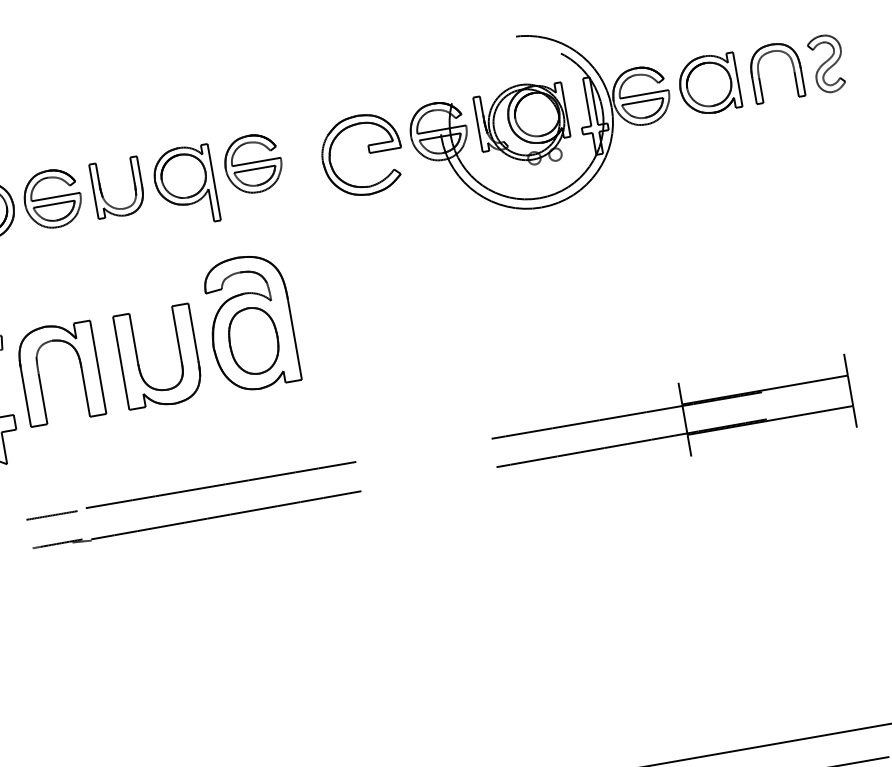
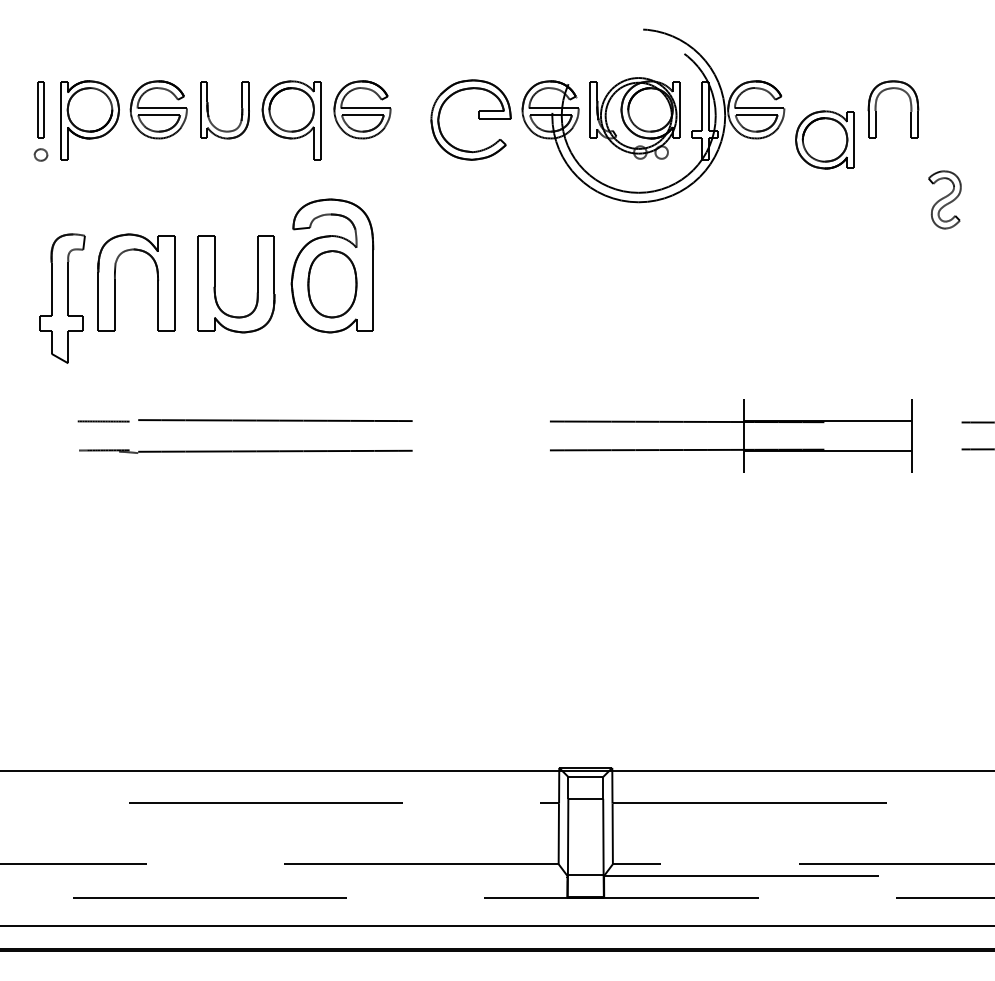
part: (826, 63) -> (944, 199), moved
part: (708, 84) -> (824, 139), moved

